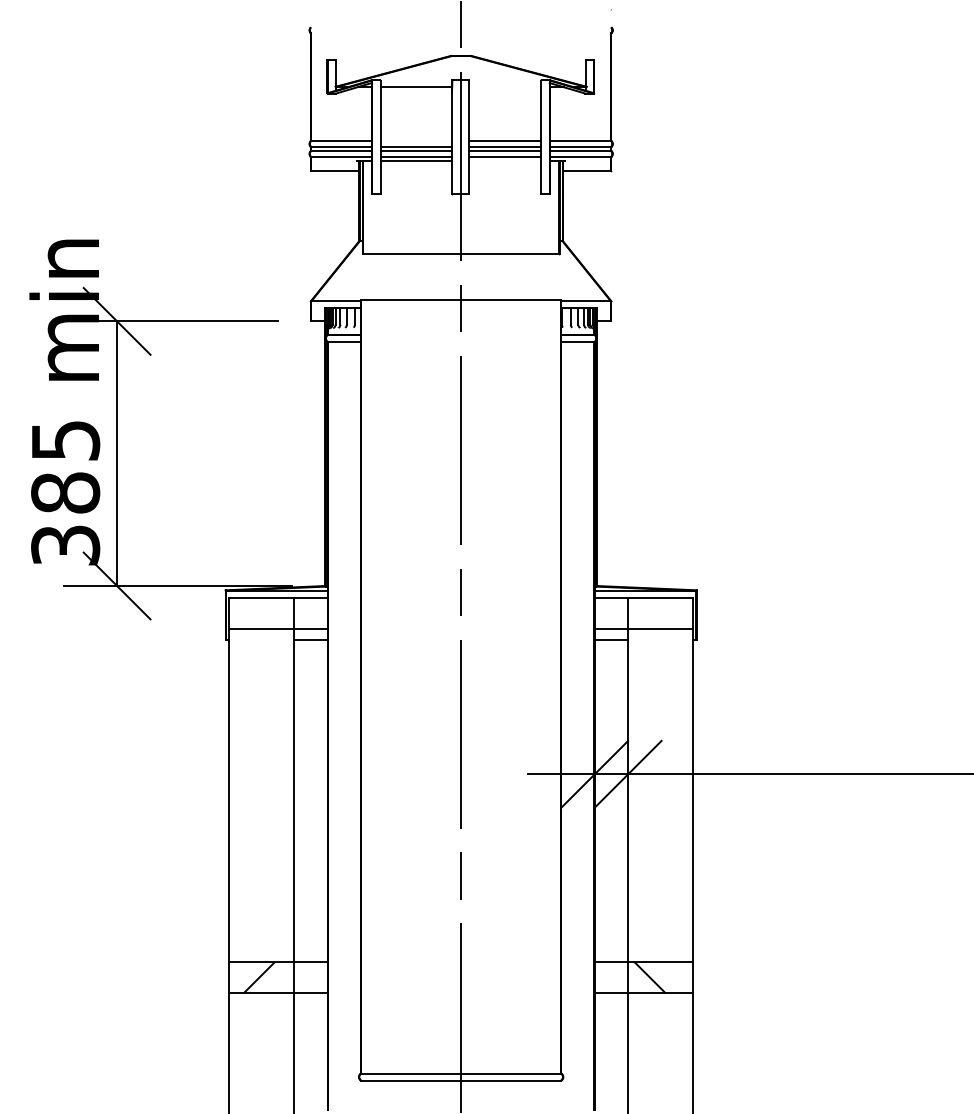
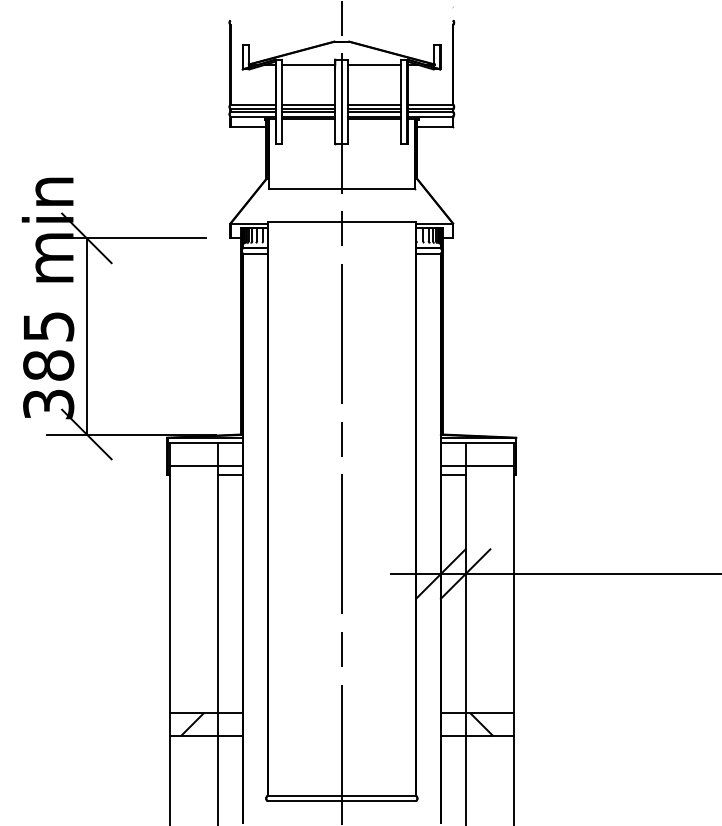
line: (504, 87) -> (373, 65), added
line: (416, 141) -> (308, 105), added
line: (504, 160) -> (373, 119), added

